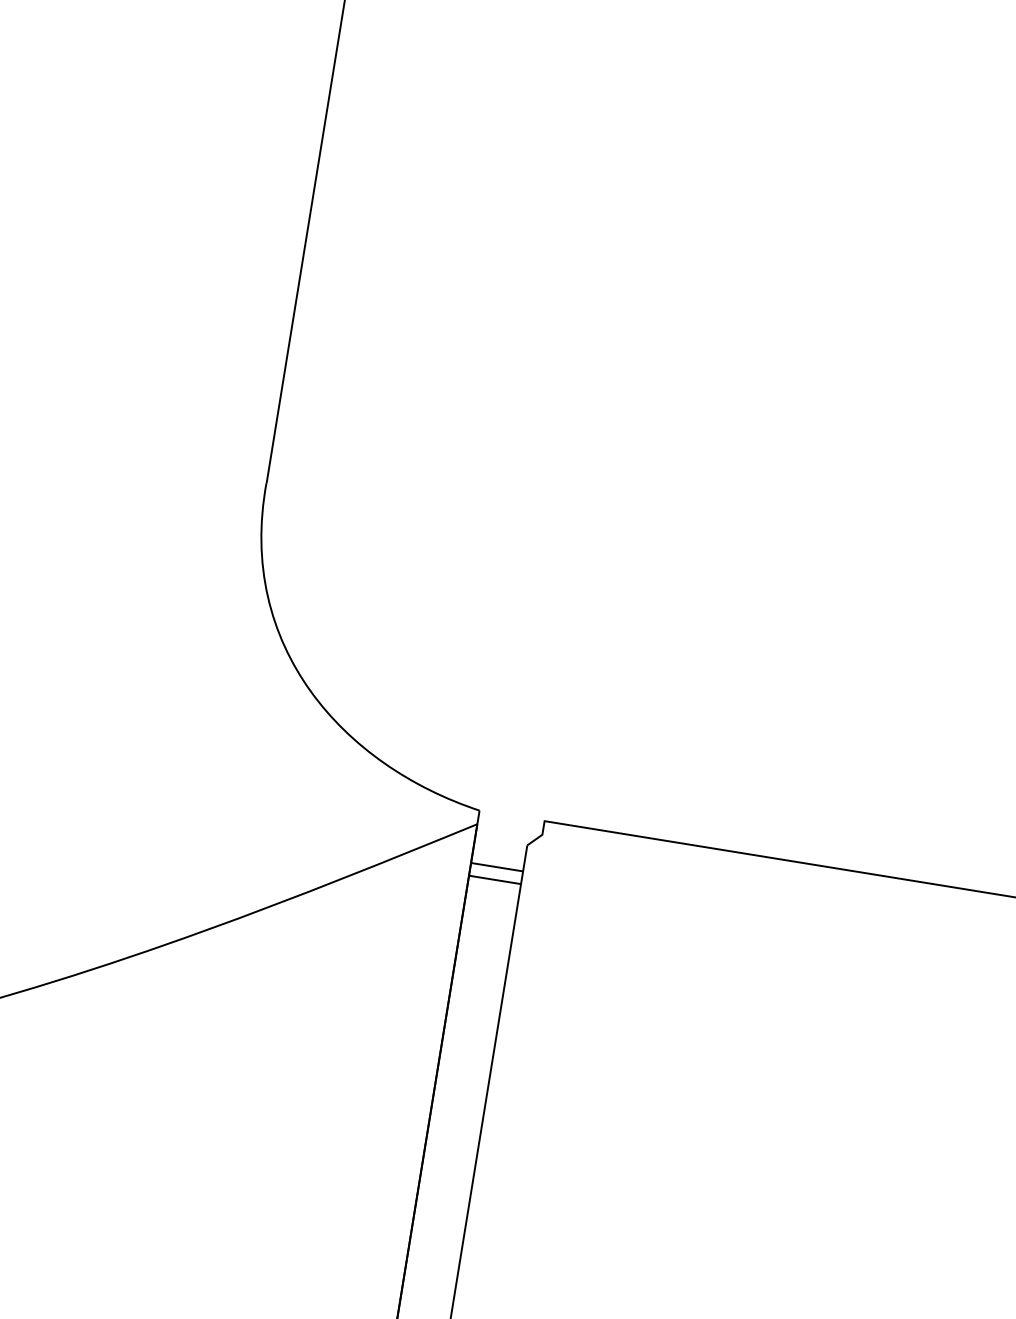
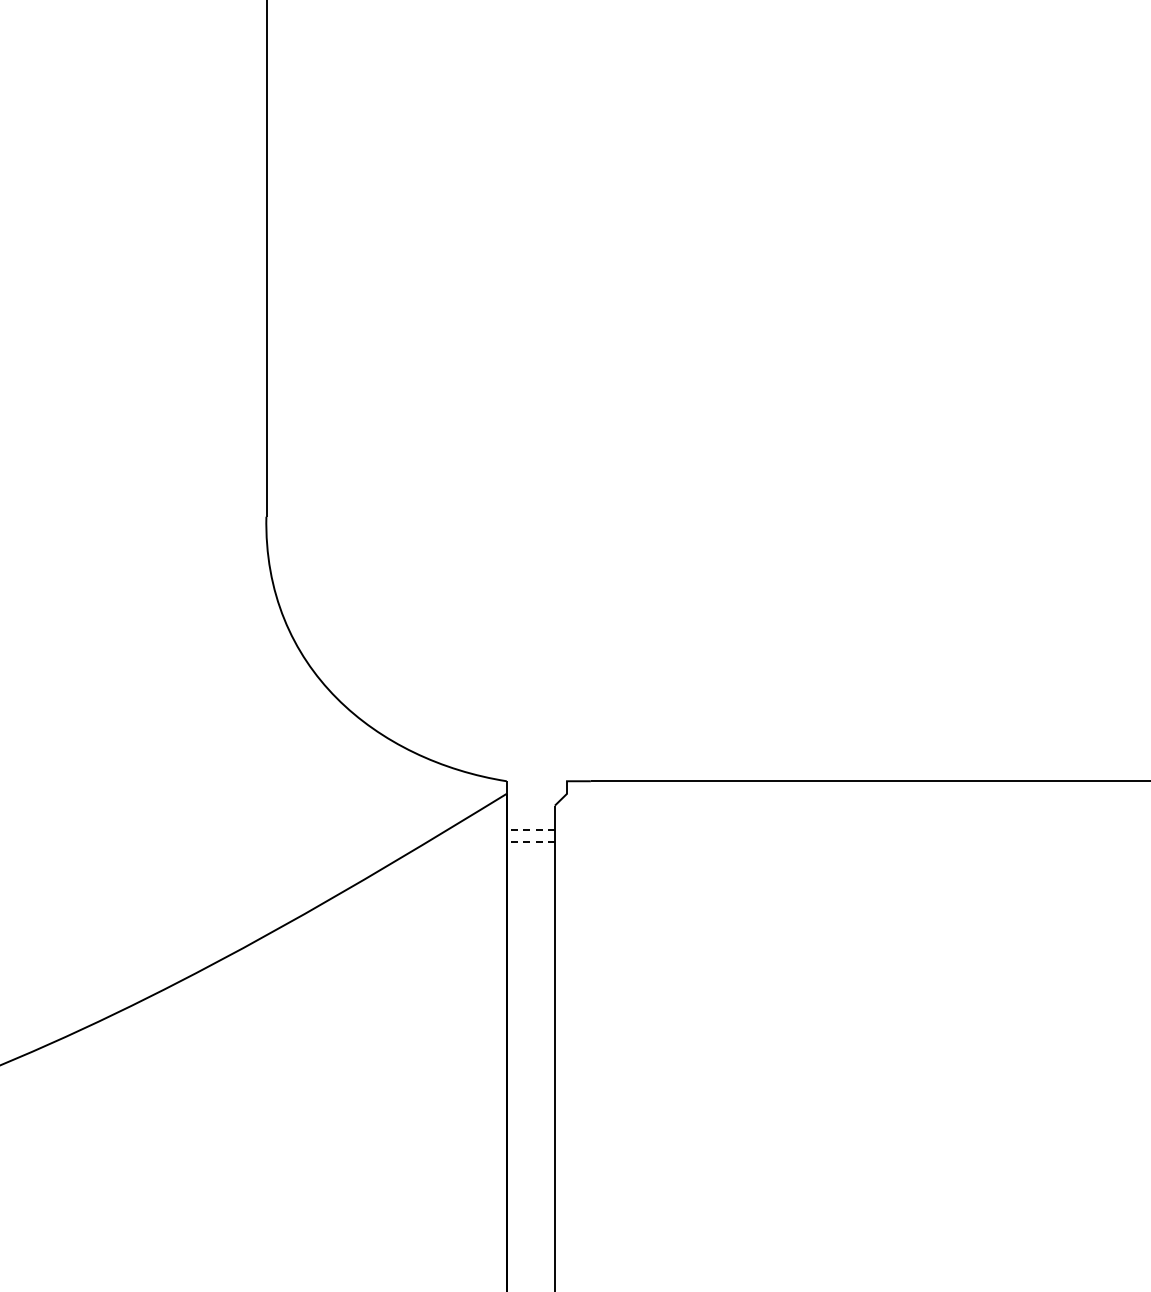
line: (496, 866) -> (530, 829), solid -> dashed
line: (494, 879) -> (530, 841), solid -> dashed

